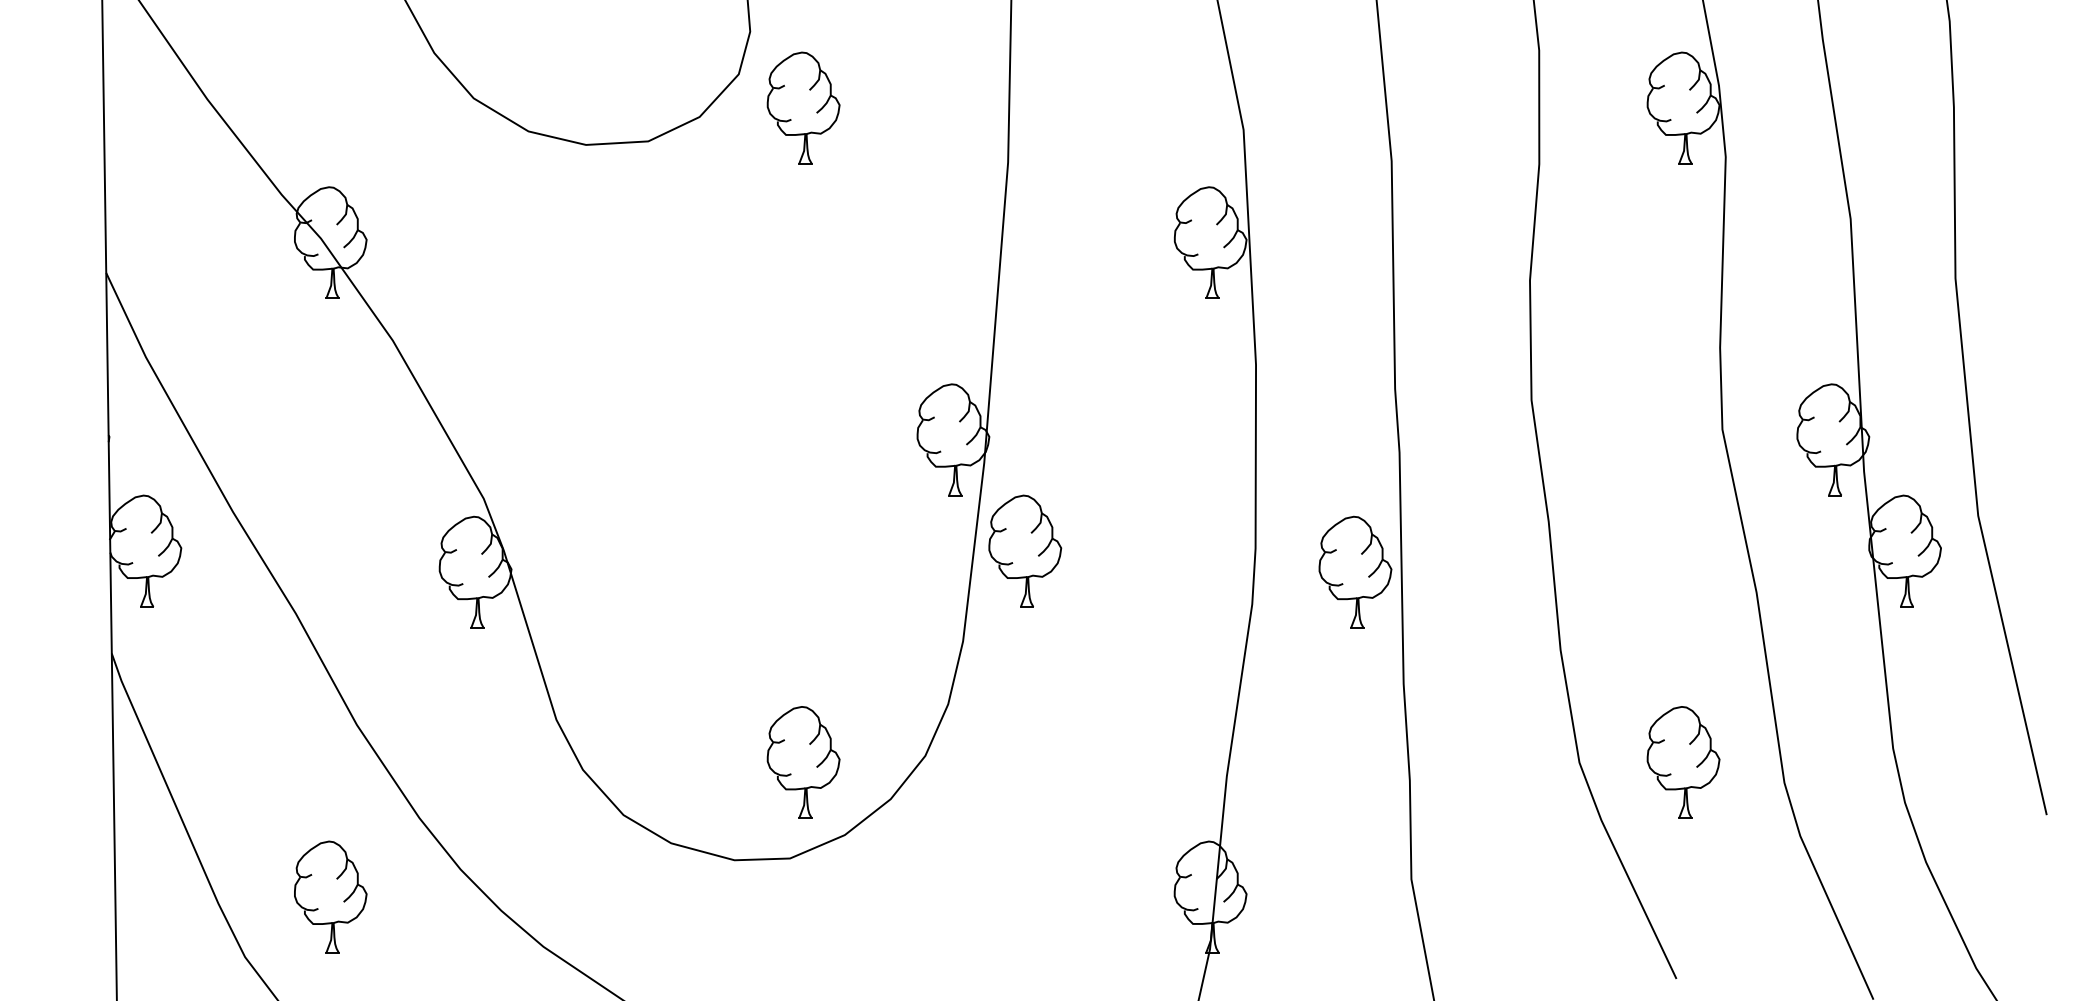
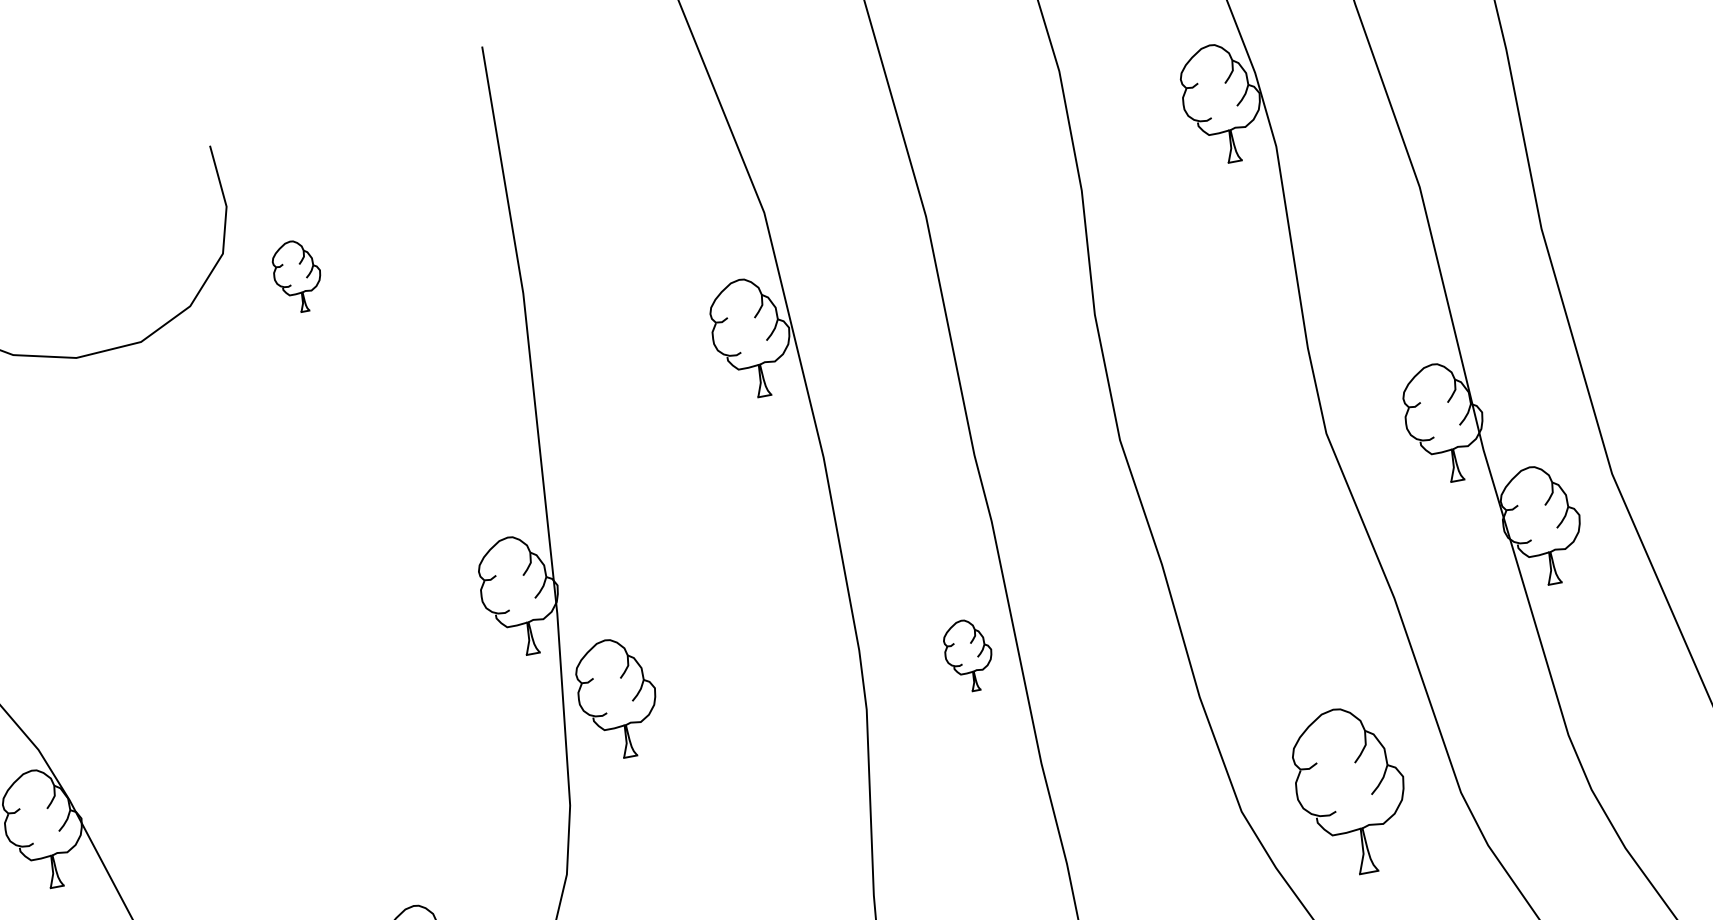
part: (803, 107) -> (297, 275), size x0.6
part: (1355, 571) -> (968, 654), size x0.6
part: (1683, 762) -> (1350, 791), size x1.4

